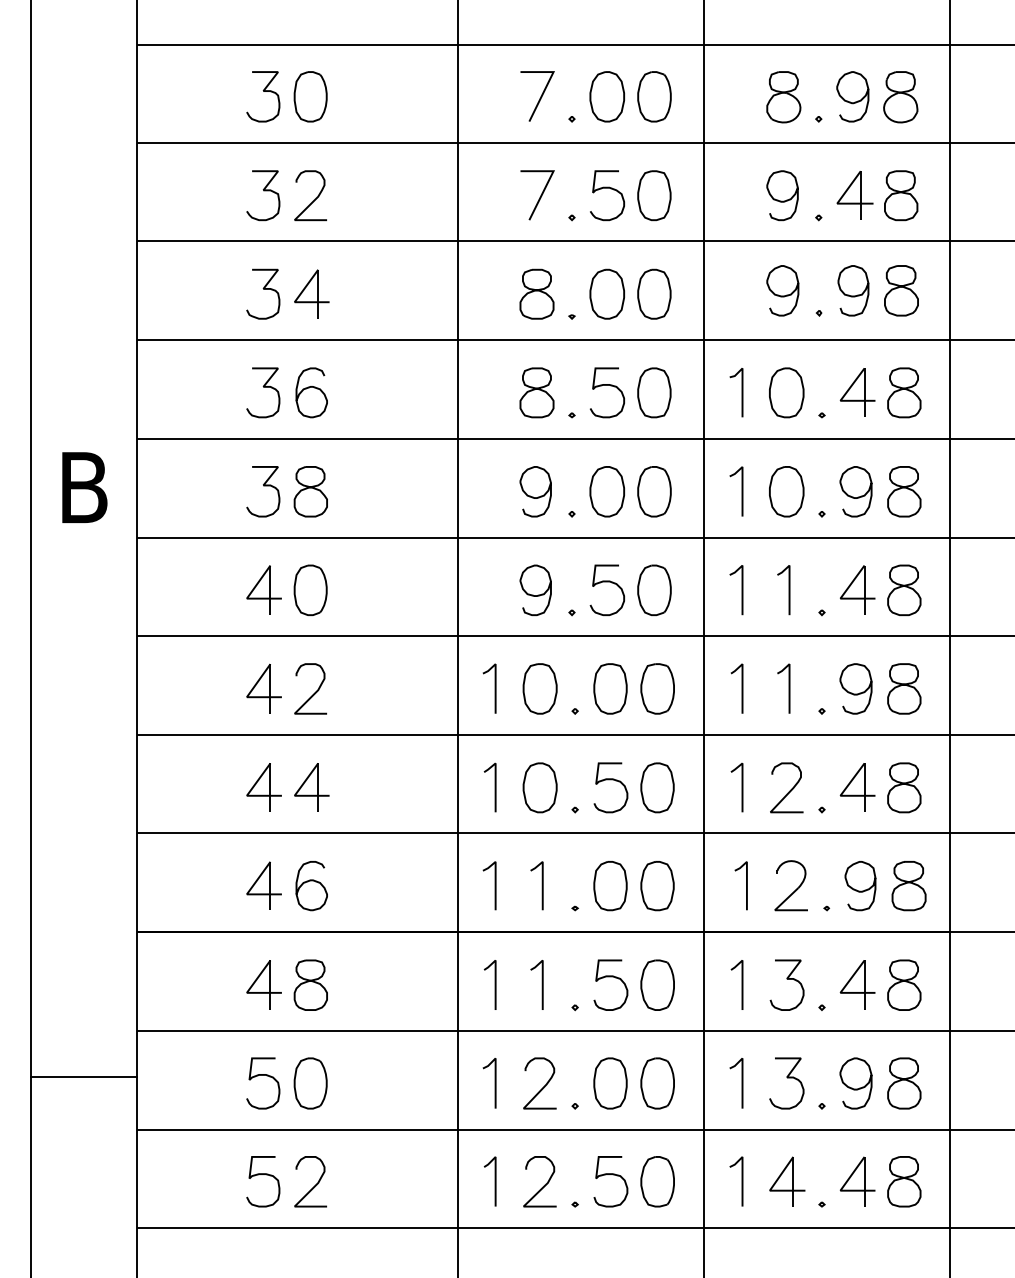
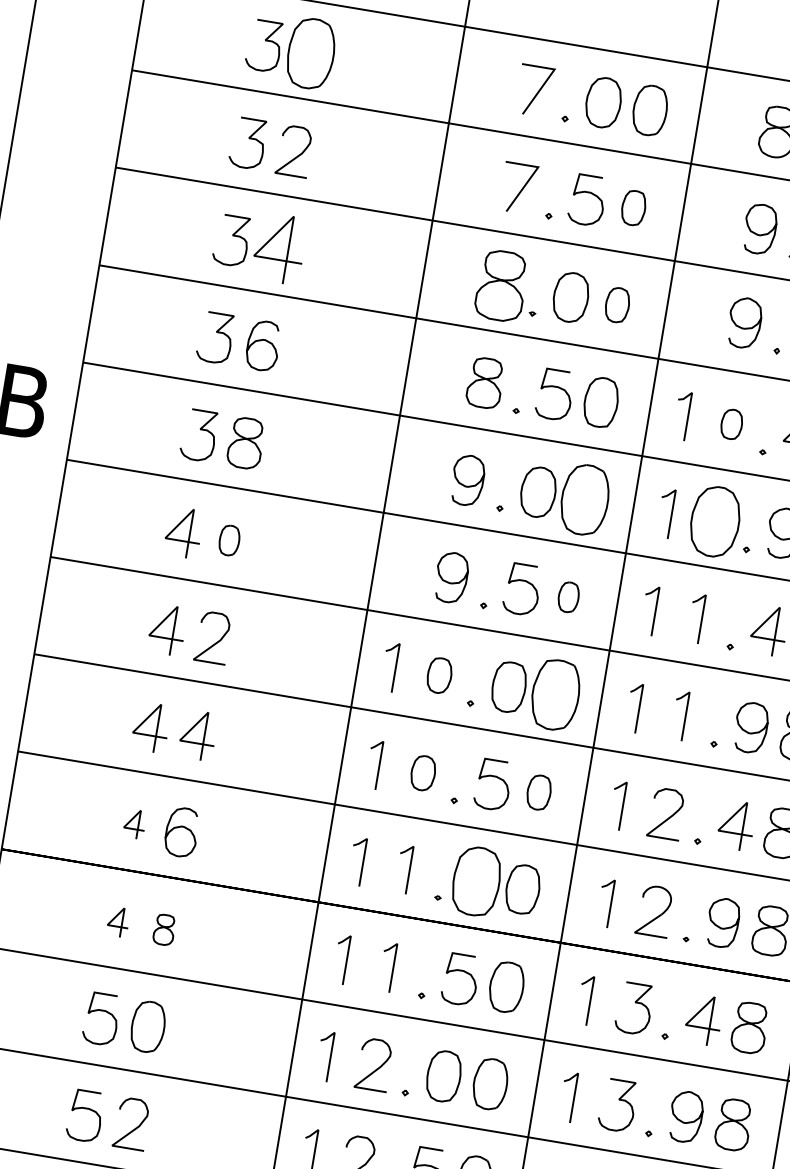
part: (310, 96) -> (310, 53), size x1.4
part: (654, 195) -> (633, 207), size x0.7
part: (311, 293) -> (279, 247), size x1.4
part: (536, 293) -> (501, 285), size x1.4
part: (654, 293) -> (617, 304), size x0.7
part: (786, 392) -> (731, 423), size x0.6
part: (654, 491) -> (585, 499), size x1.4
part: (786, 491) -> (715, 521), size x1.4
part: (310, 590) -> (229, 540), size x0.6
part: (654, 590) -> (568, 597), size x0.6
part: (539, 688) -> (439, 675), size x0.7
part: (657, 688) -> (555, 694), size x1.4
part: (539, 787) -> (422, 772), size x0.7
part: (657, 787) -> (539, 792), size x0.7
part: (263, 885) -> (134, 823), size x0.6
part: (610, 886) -> (476, 882), size x1.4
part: (263, 984) -> (118, 921), size x0.6
part: (310, 984) -> (164, 929), size x0.6

